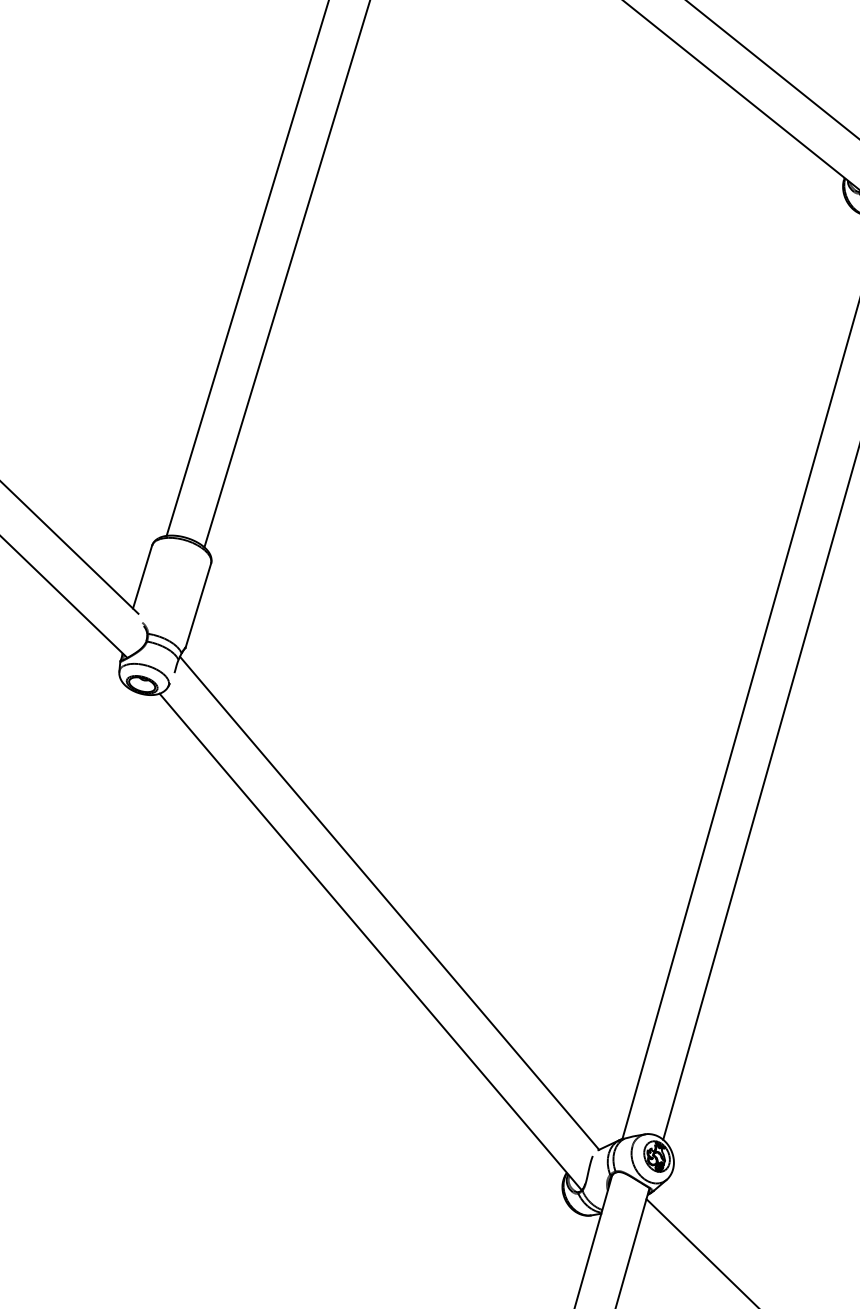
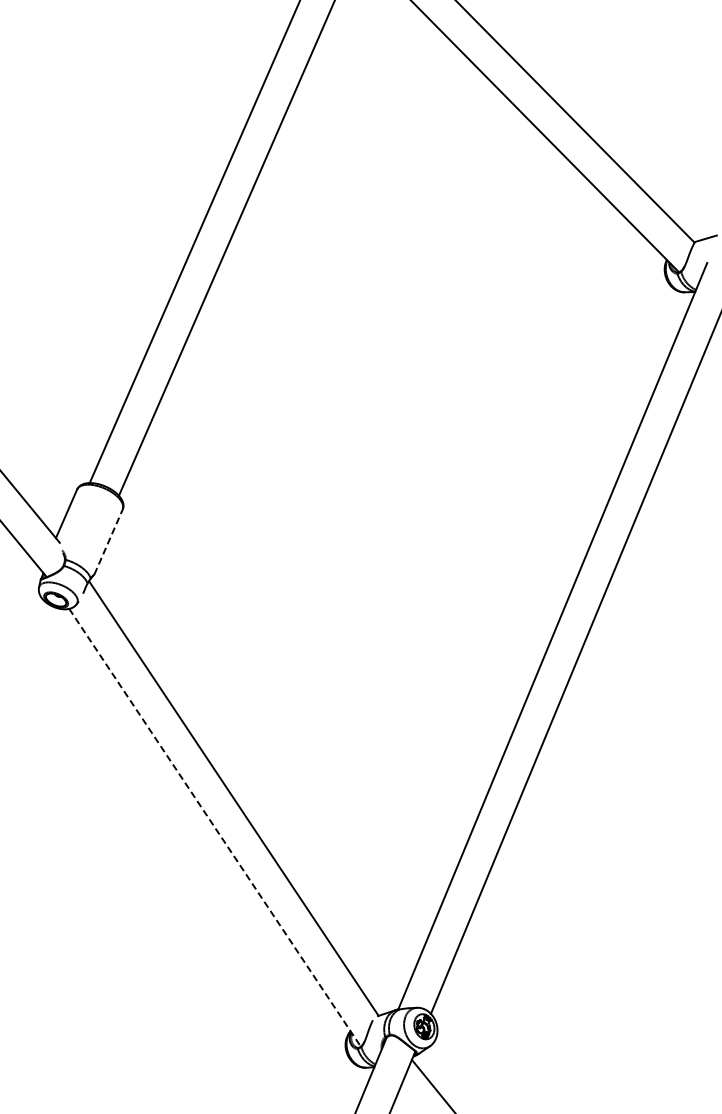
line: (198, 605) -> (108, 541), solid -> dashed
line: (371, 941) -> (215, 827), solid -> dashed

